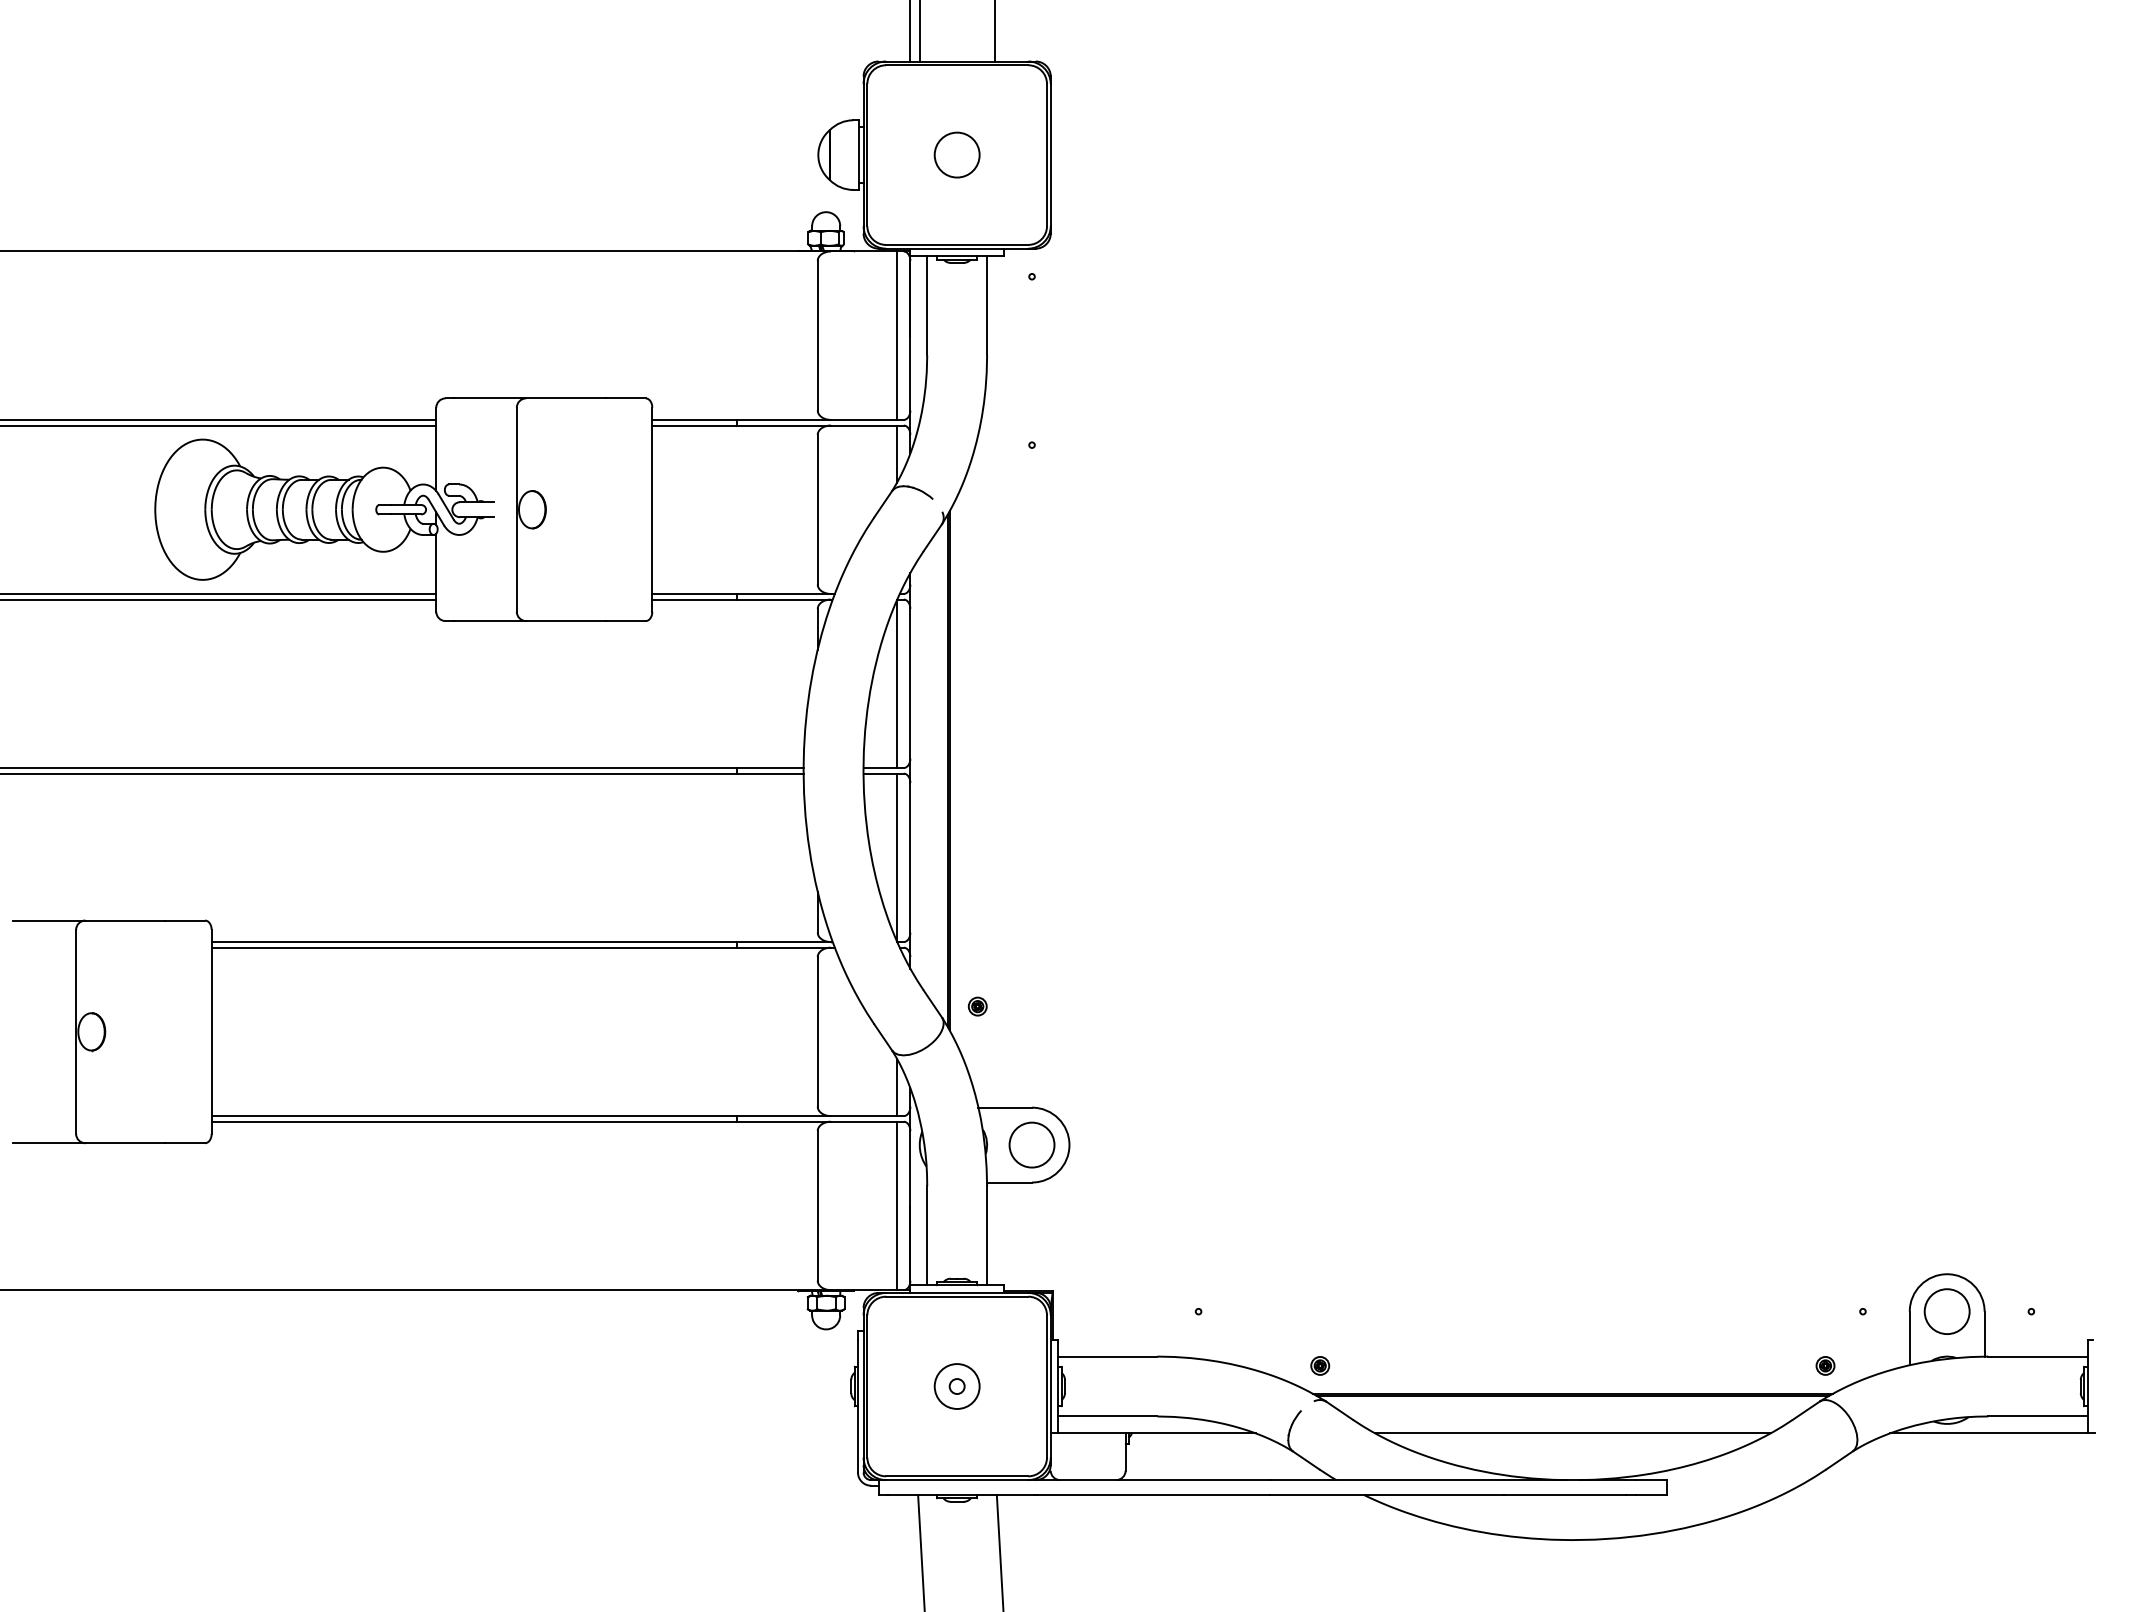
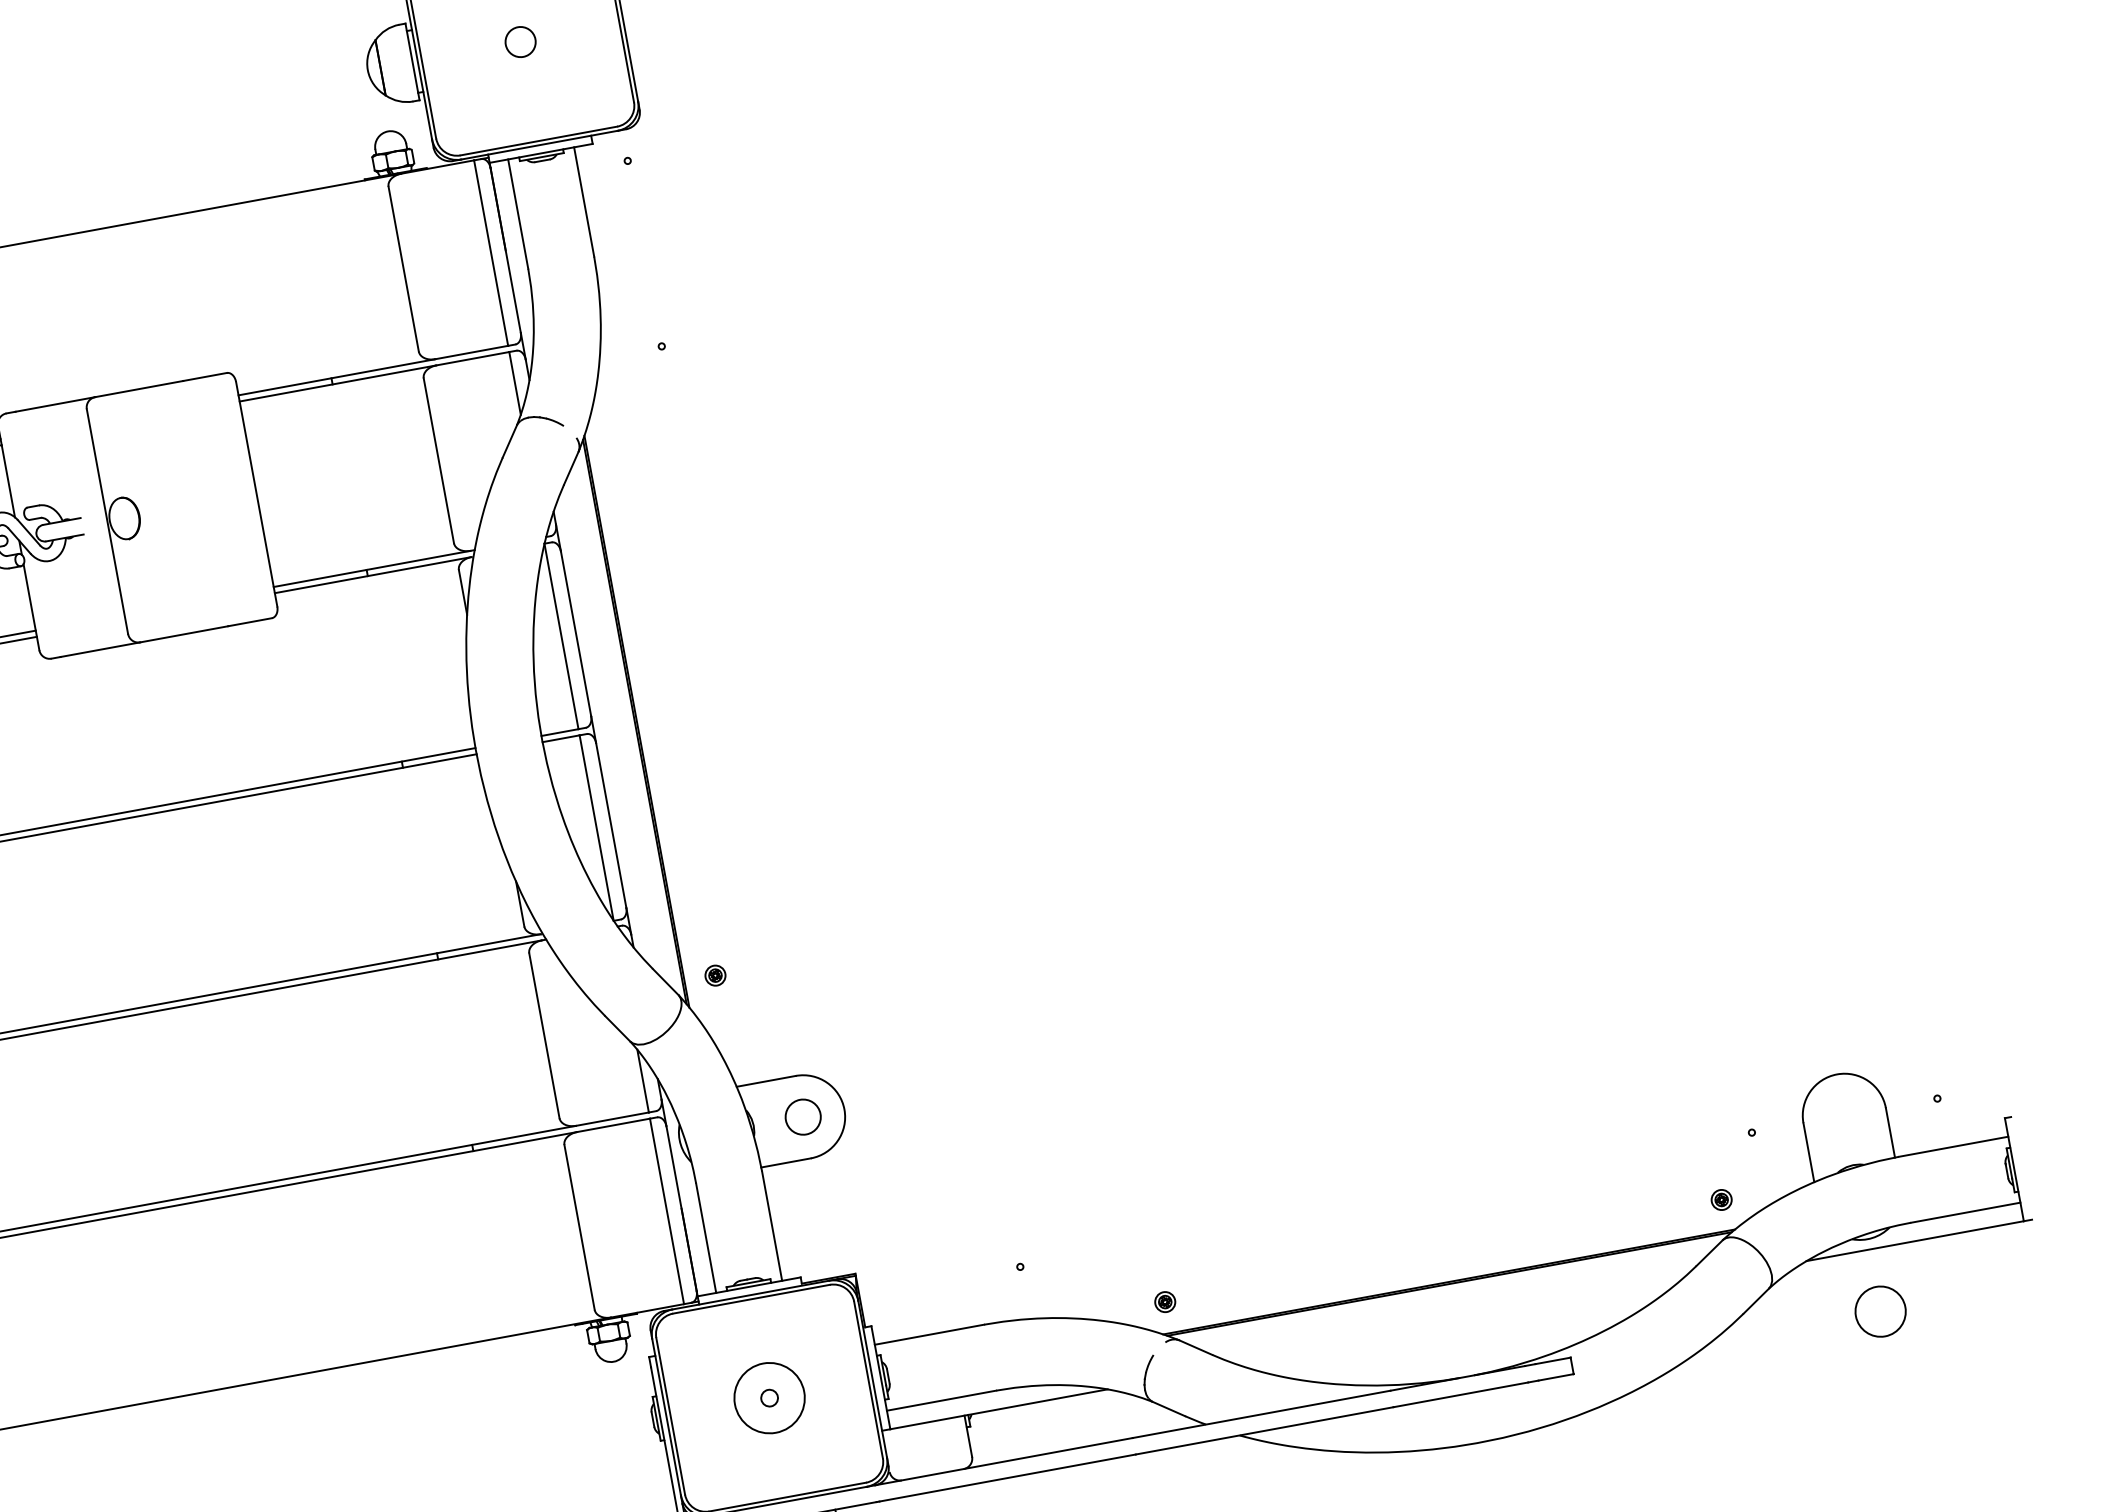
circle: (956, 154) -> (519, 41), size x0.6
circle: (1031, 1144) -> (802, 1116), size x0.7
circle: (1946, 1311) -> (1879, 1311), moved
circle: (956, 1386) -> (768, 1398), size x1.4
line: (1572, 1433) -> (1456, 1325), removed

